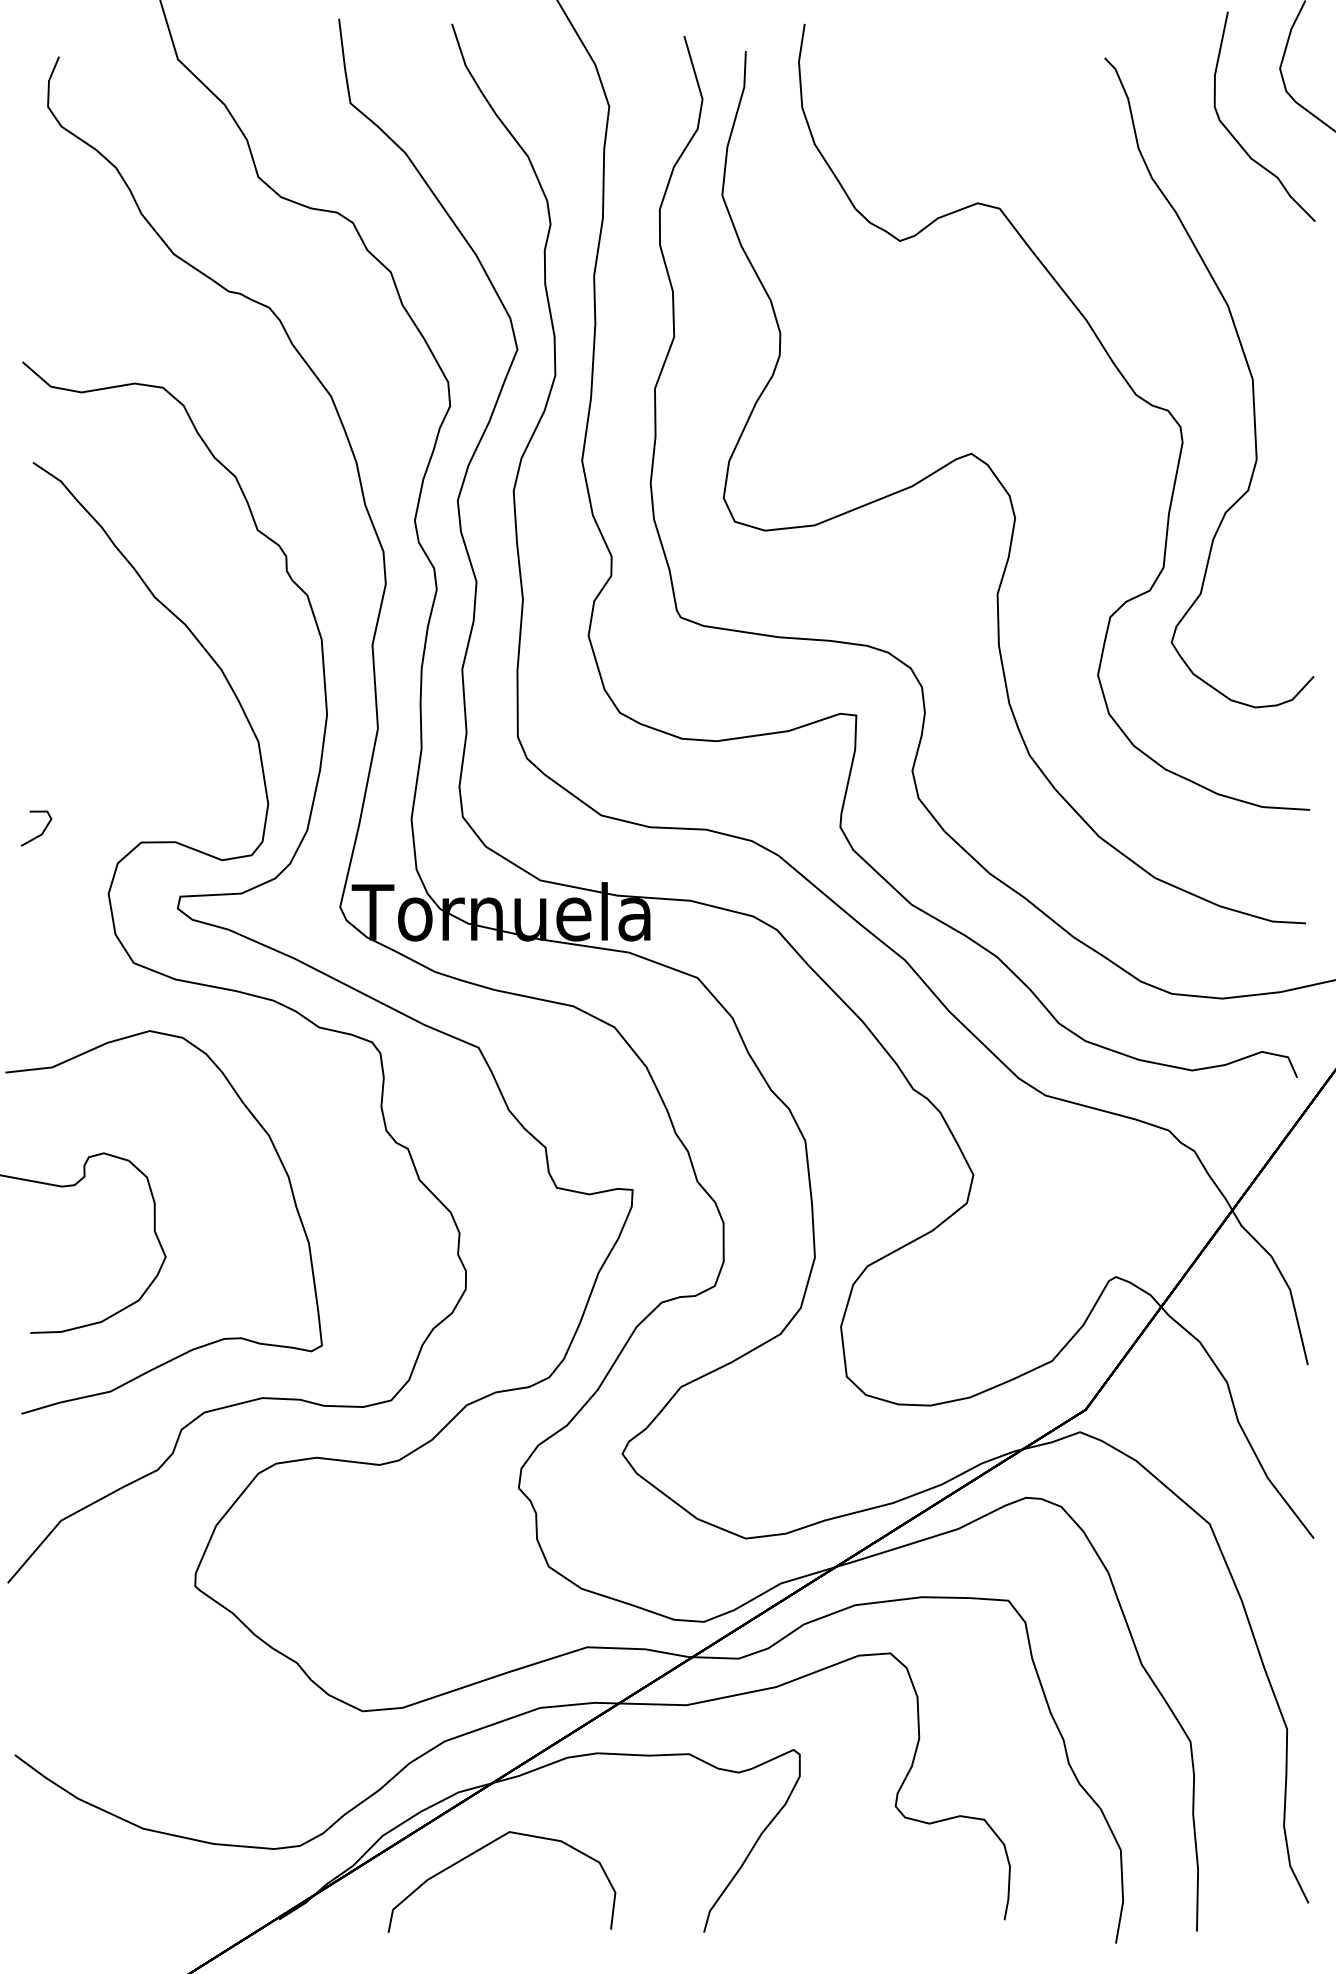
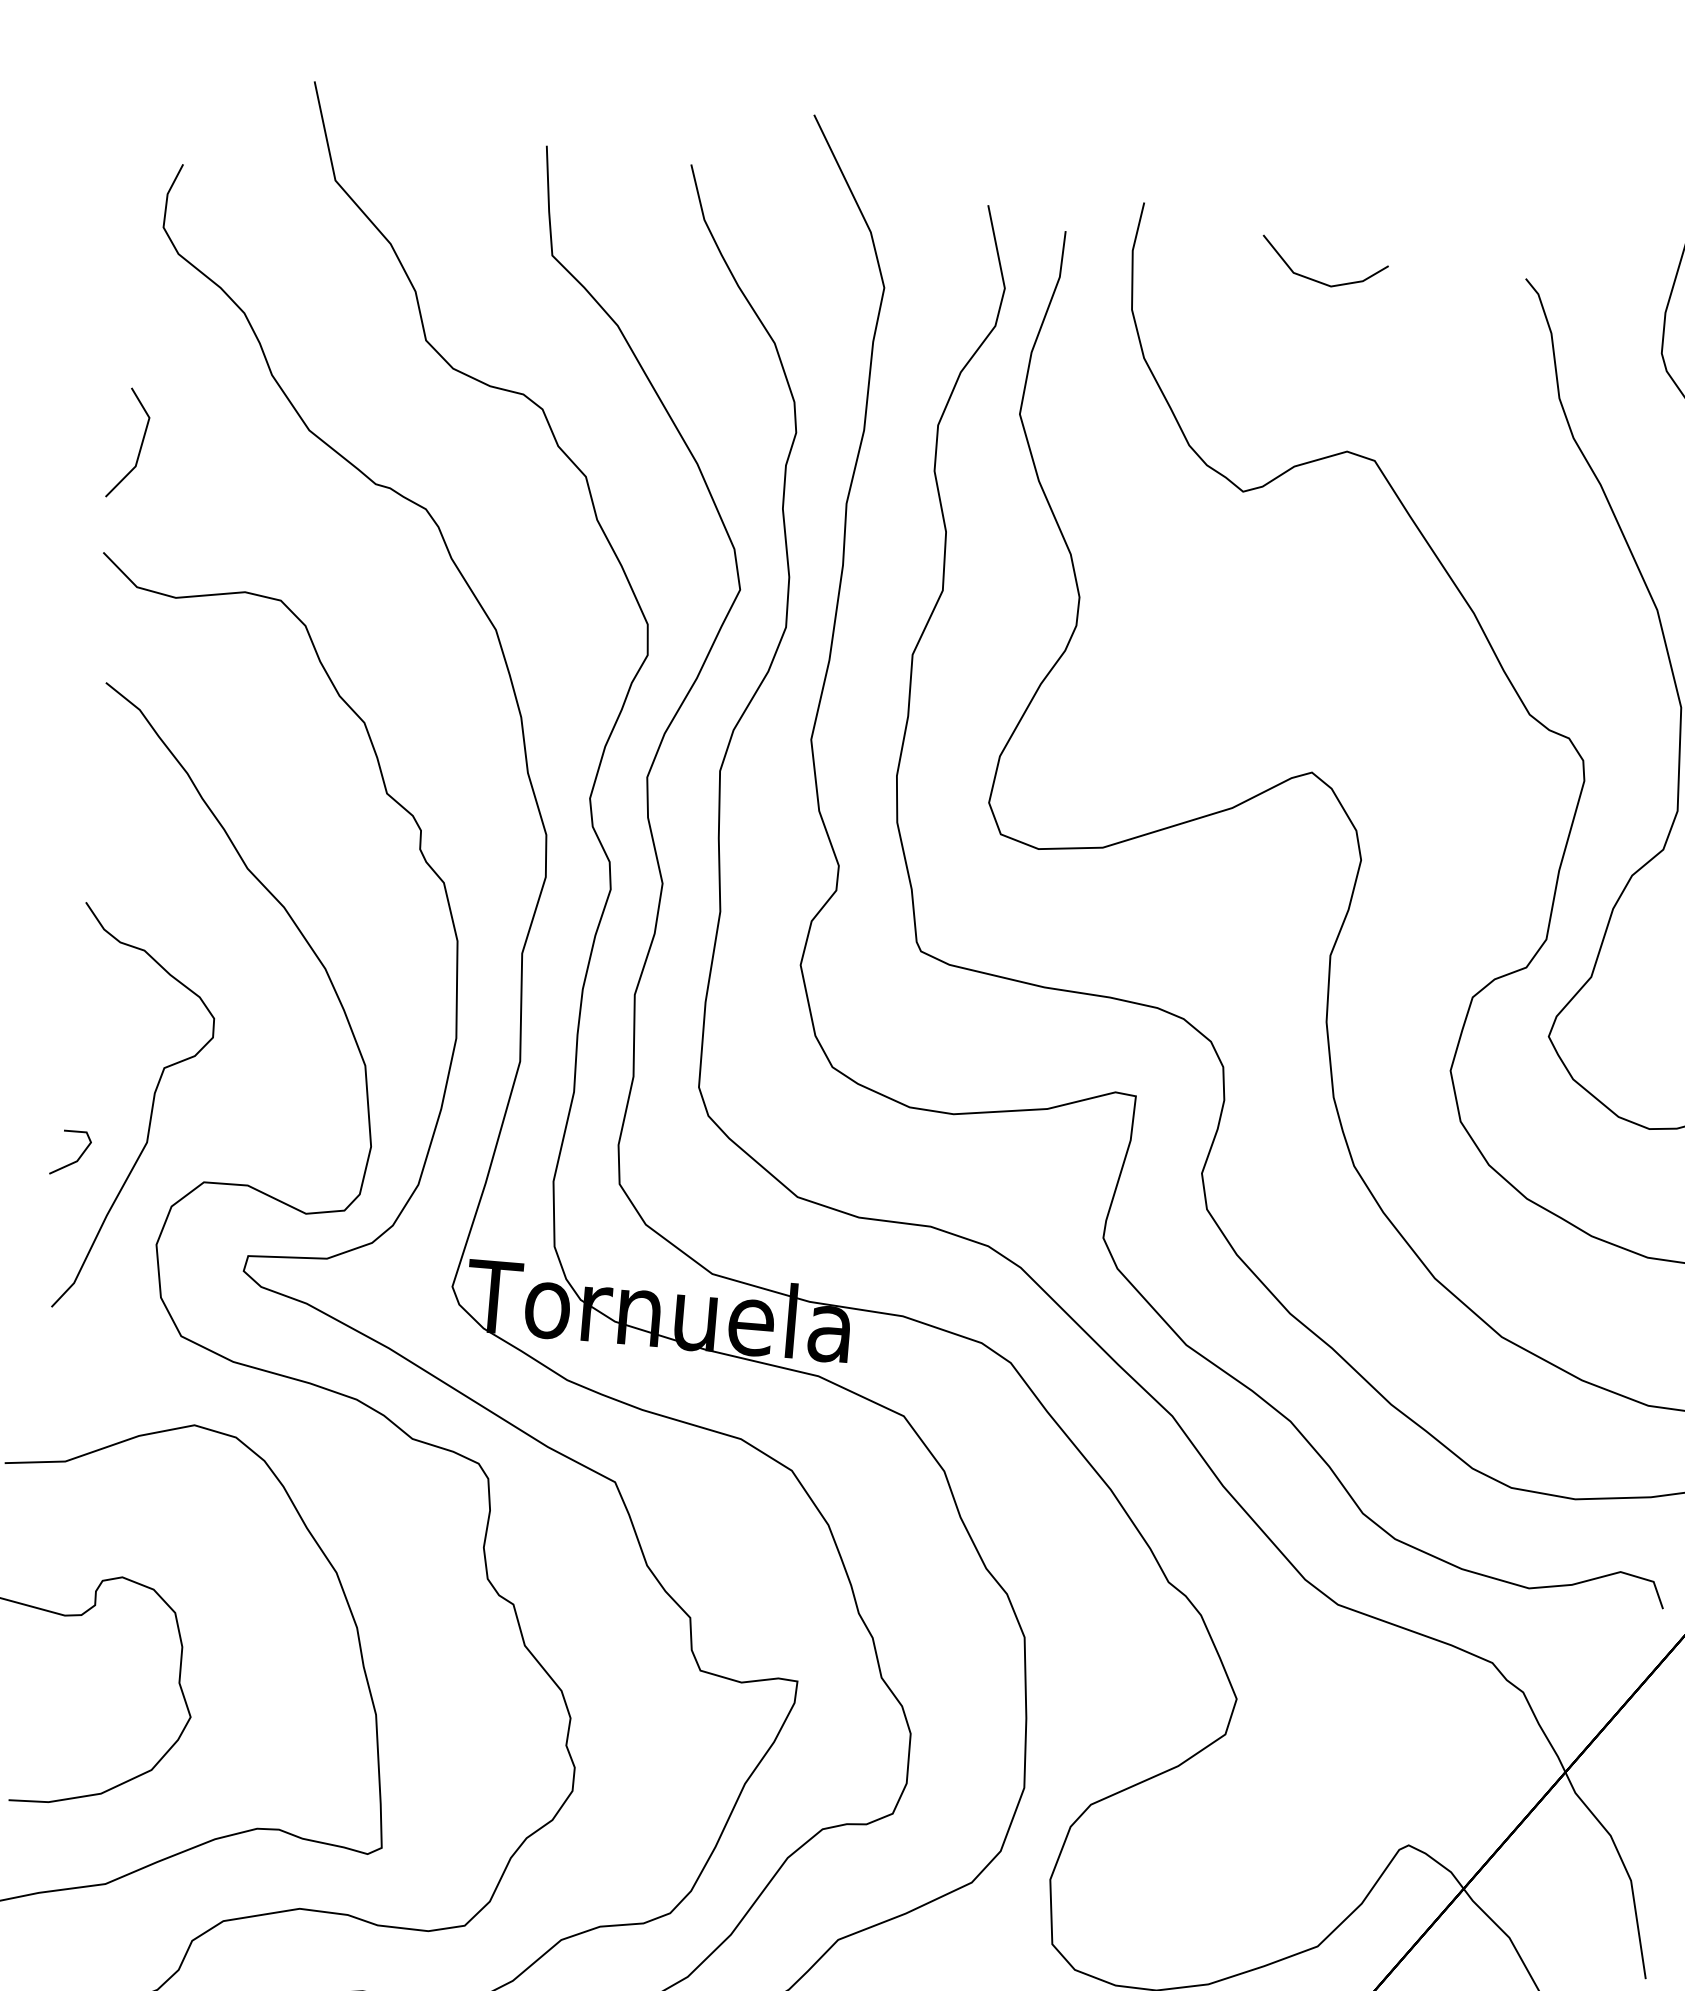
line: (943, 72) -> (1317, 279), added
line: (43, 279) -> (139, 448), added
curve: (95, 791) -> (150, 1111), added

